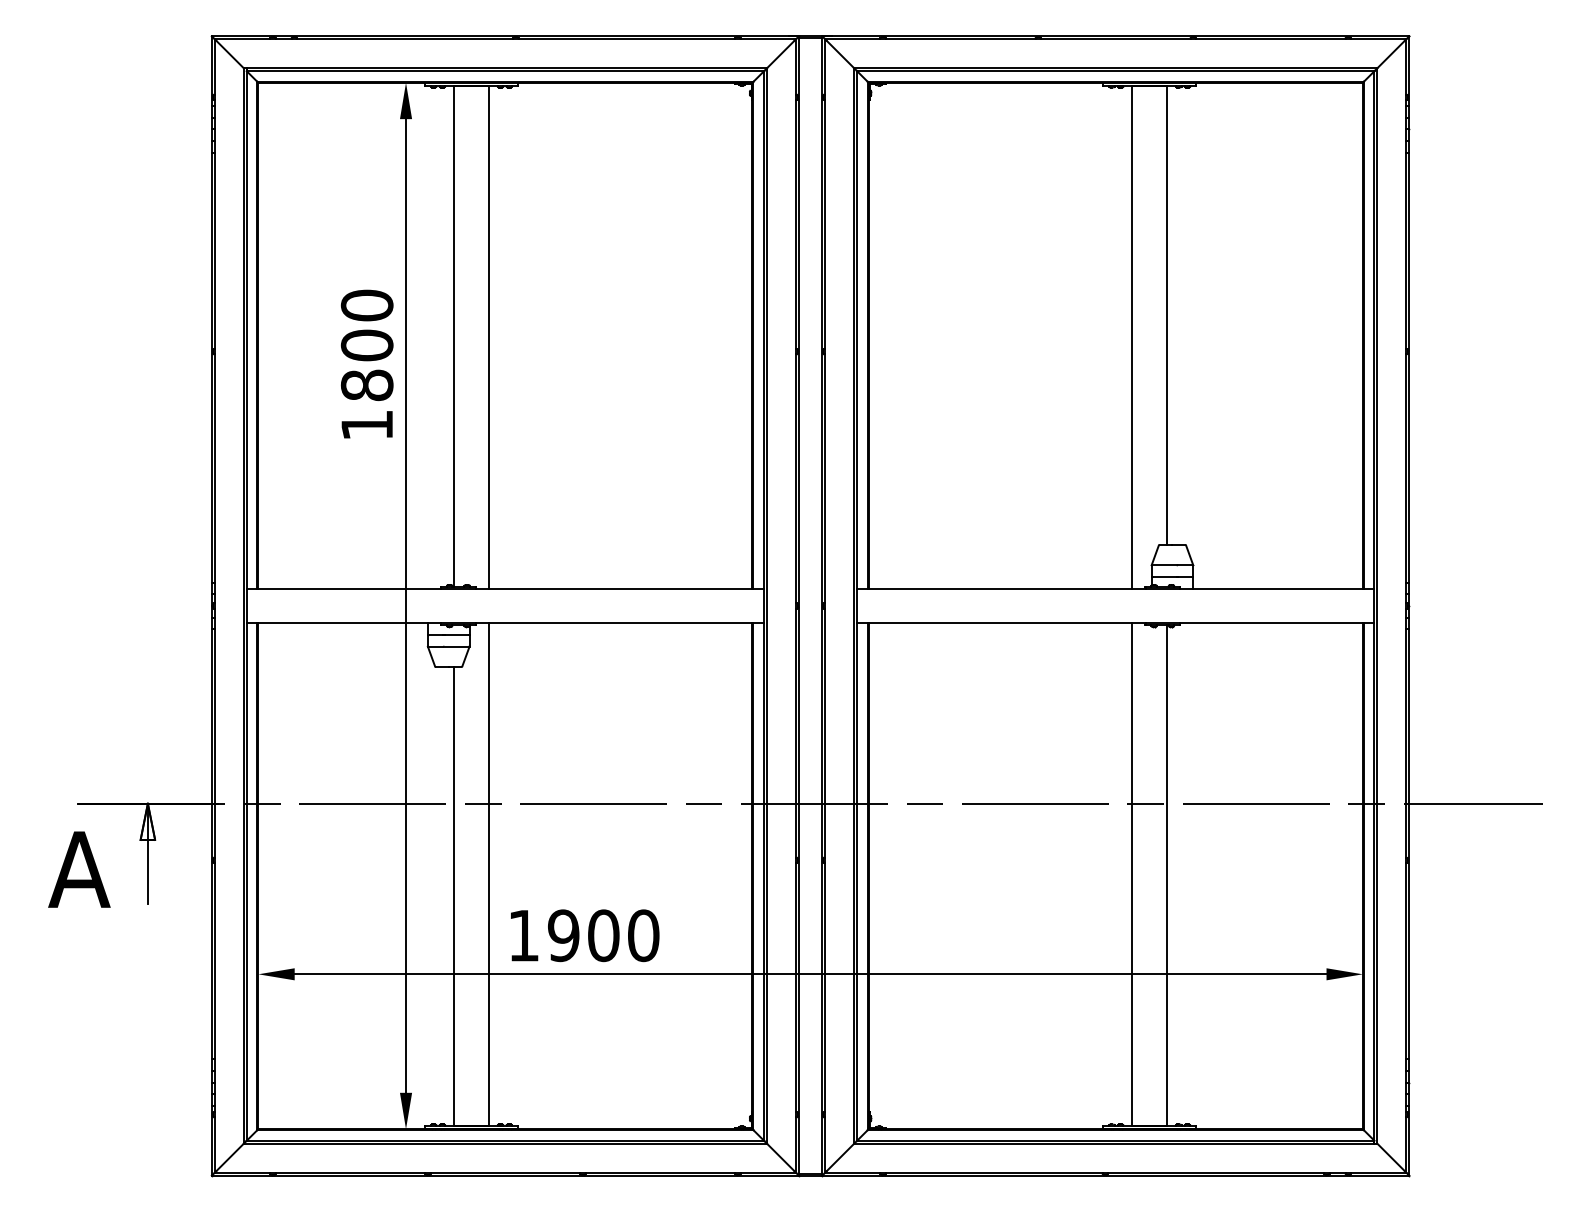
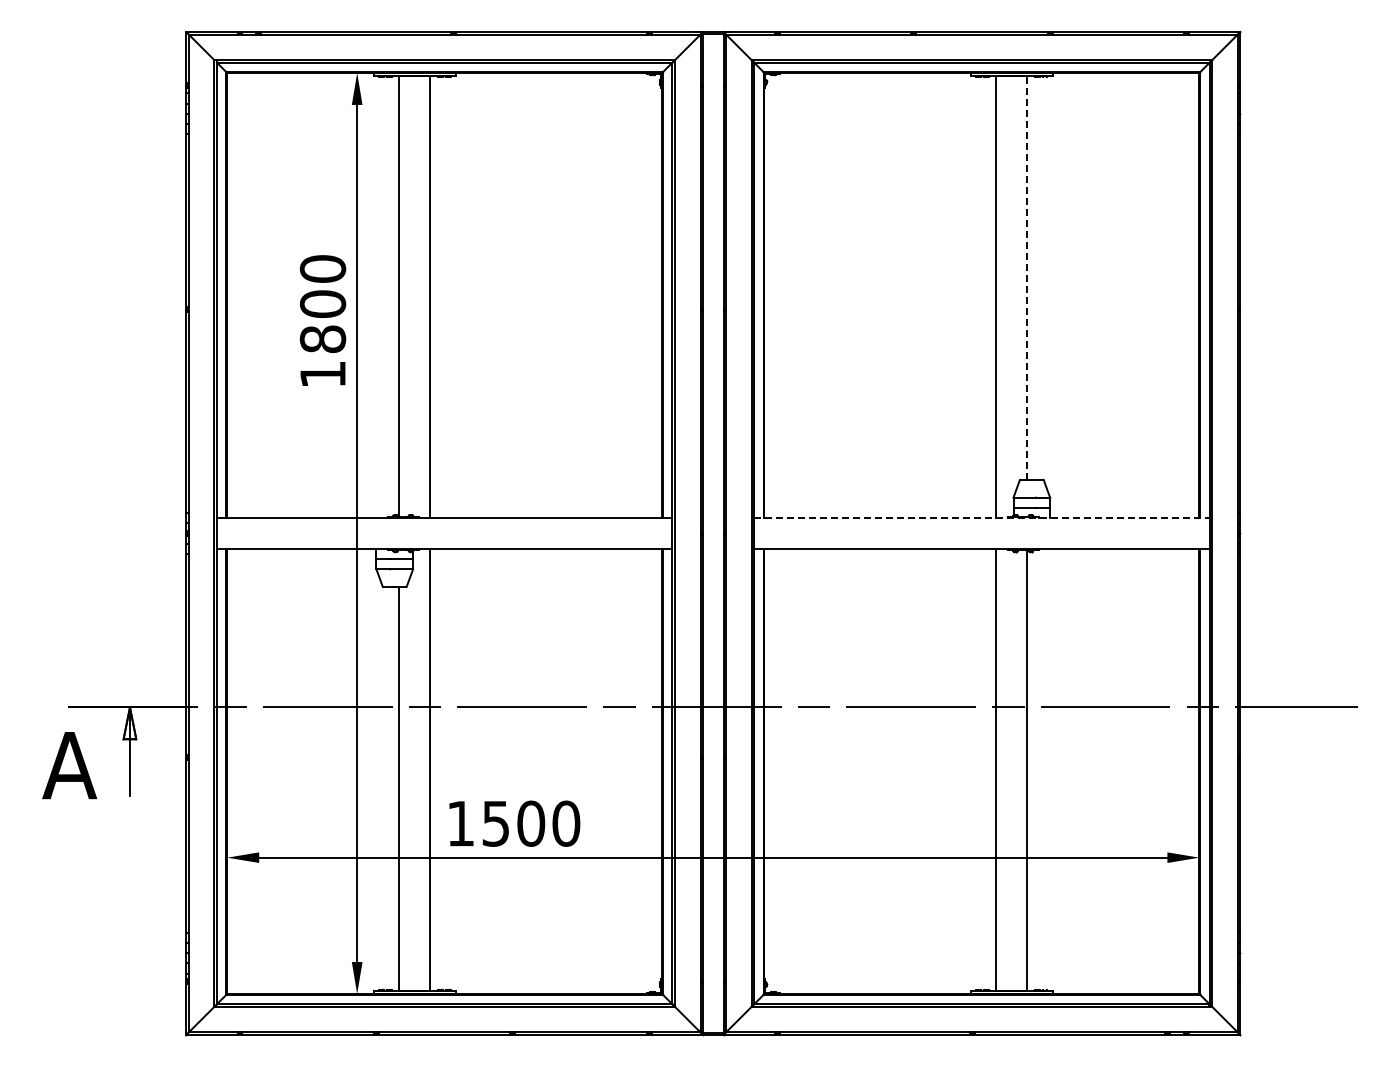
line: (1167, 315) -> (1027, 277), solid -> dashed
line: (1115, 588) -> (981, 518), solid -> dashed
text: (563, 935) -> (495, 823), 1900 -> 1500

